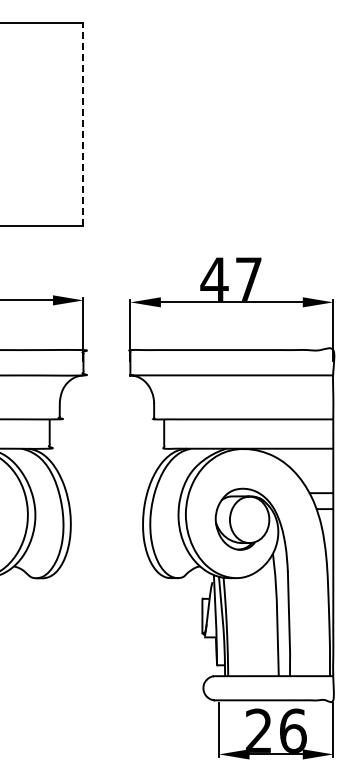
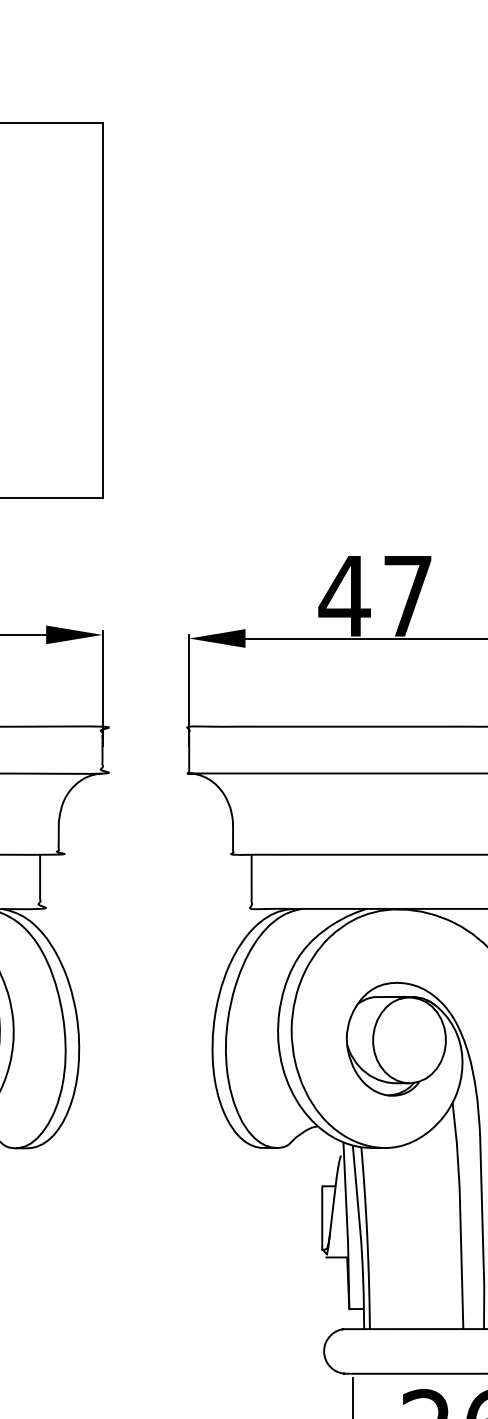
line: (83, 124) -> (102, 309), dashed -> solid

